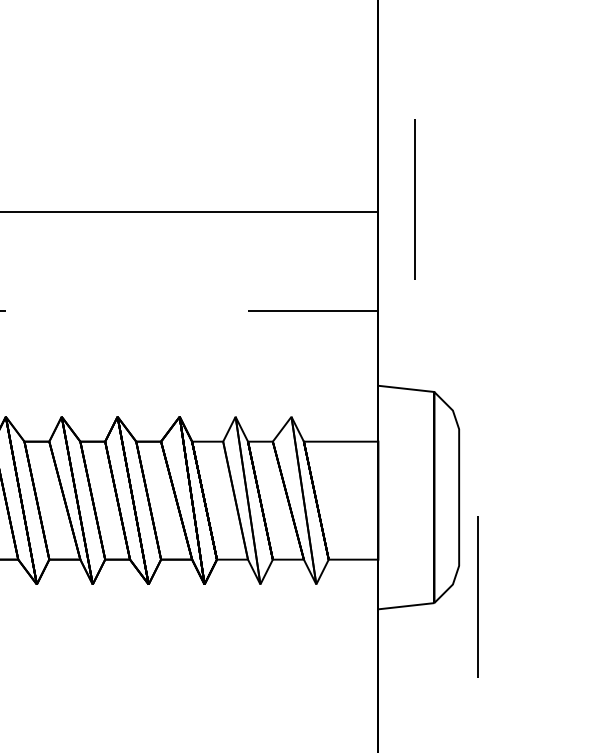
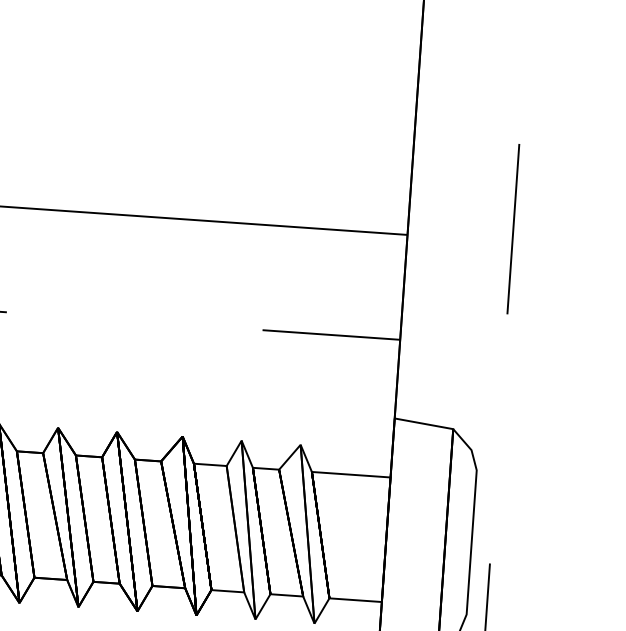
line: (414, 199) -> (513, 229), moved

